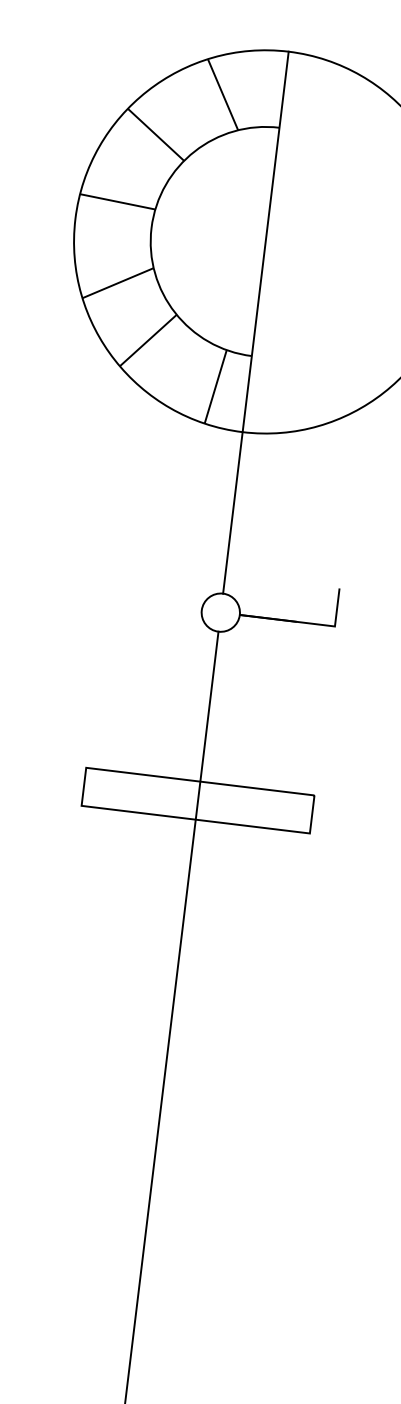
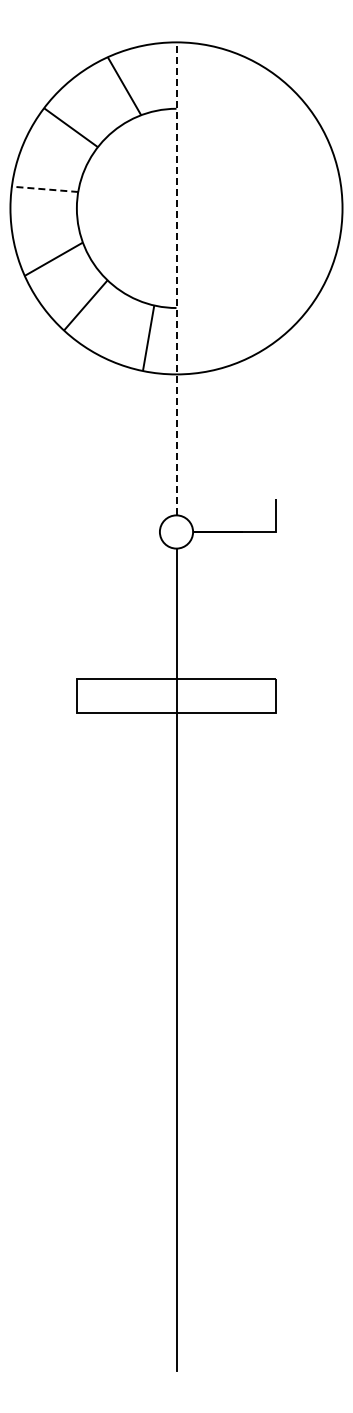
line: (117, 201) -> (44, 189), solid -> dashed
line: (255, 322) -> (176, 278), solid -> dashed

